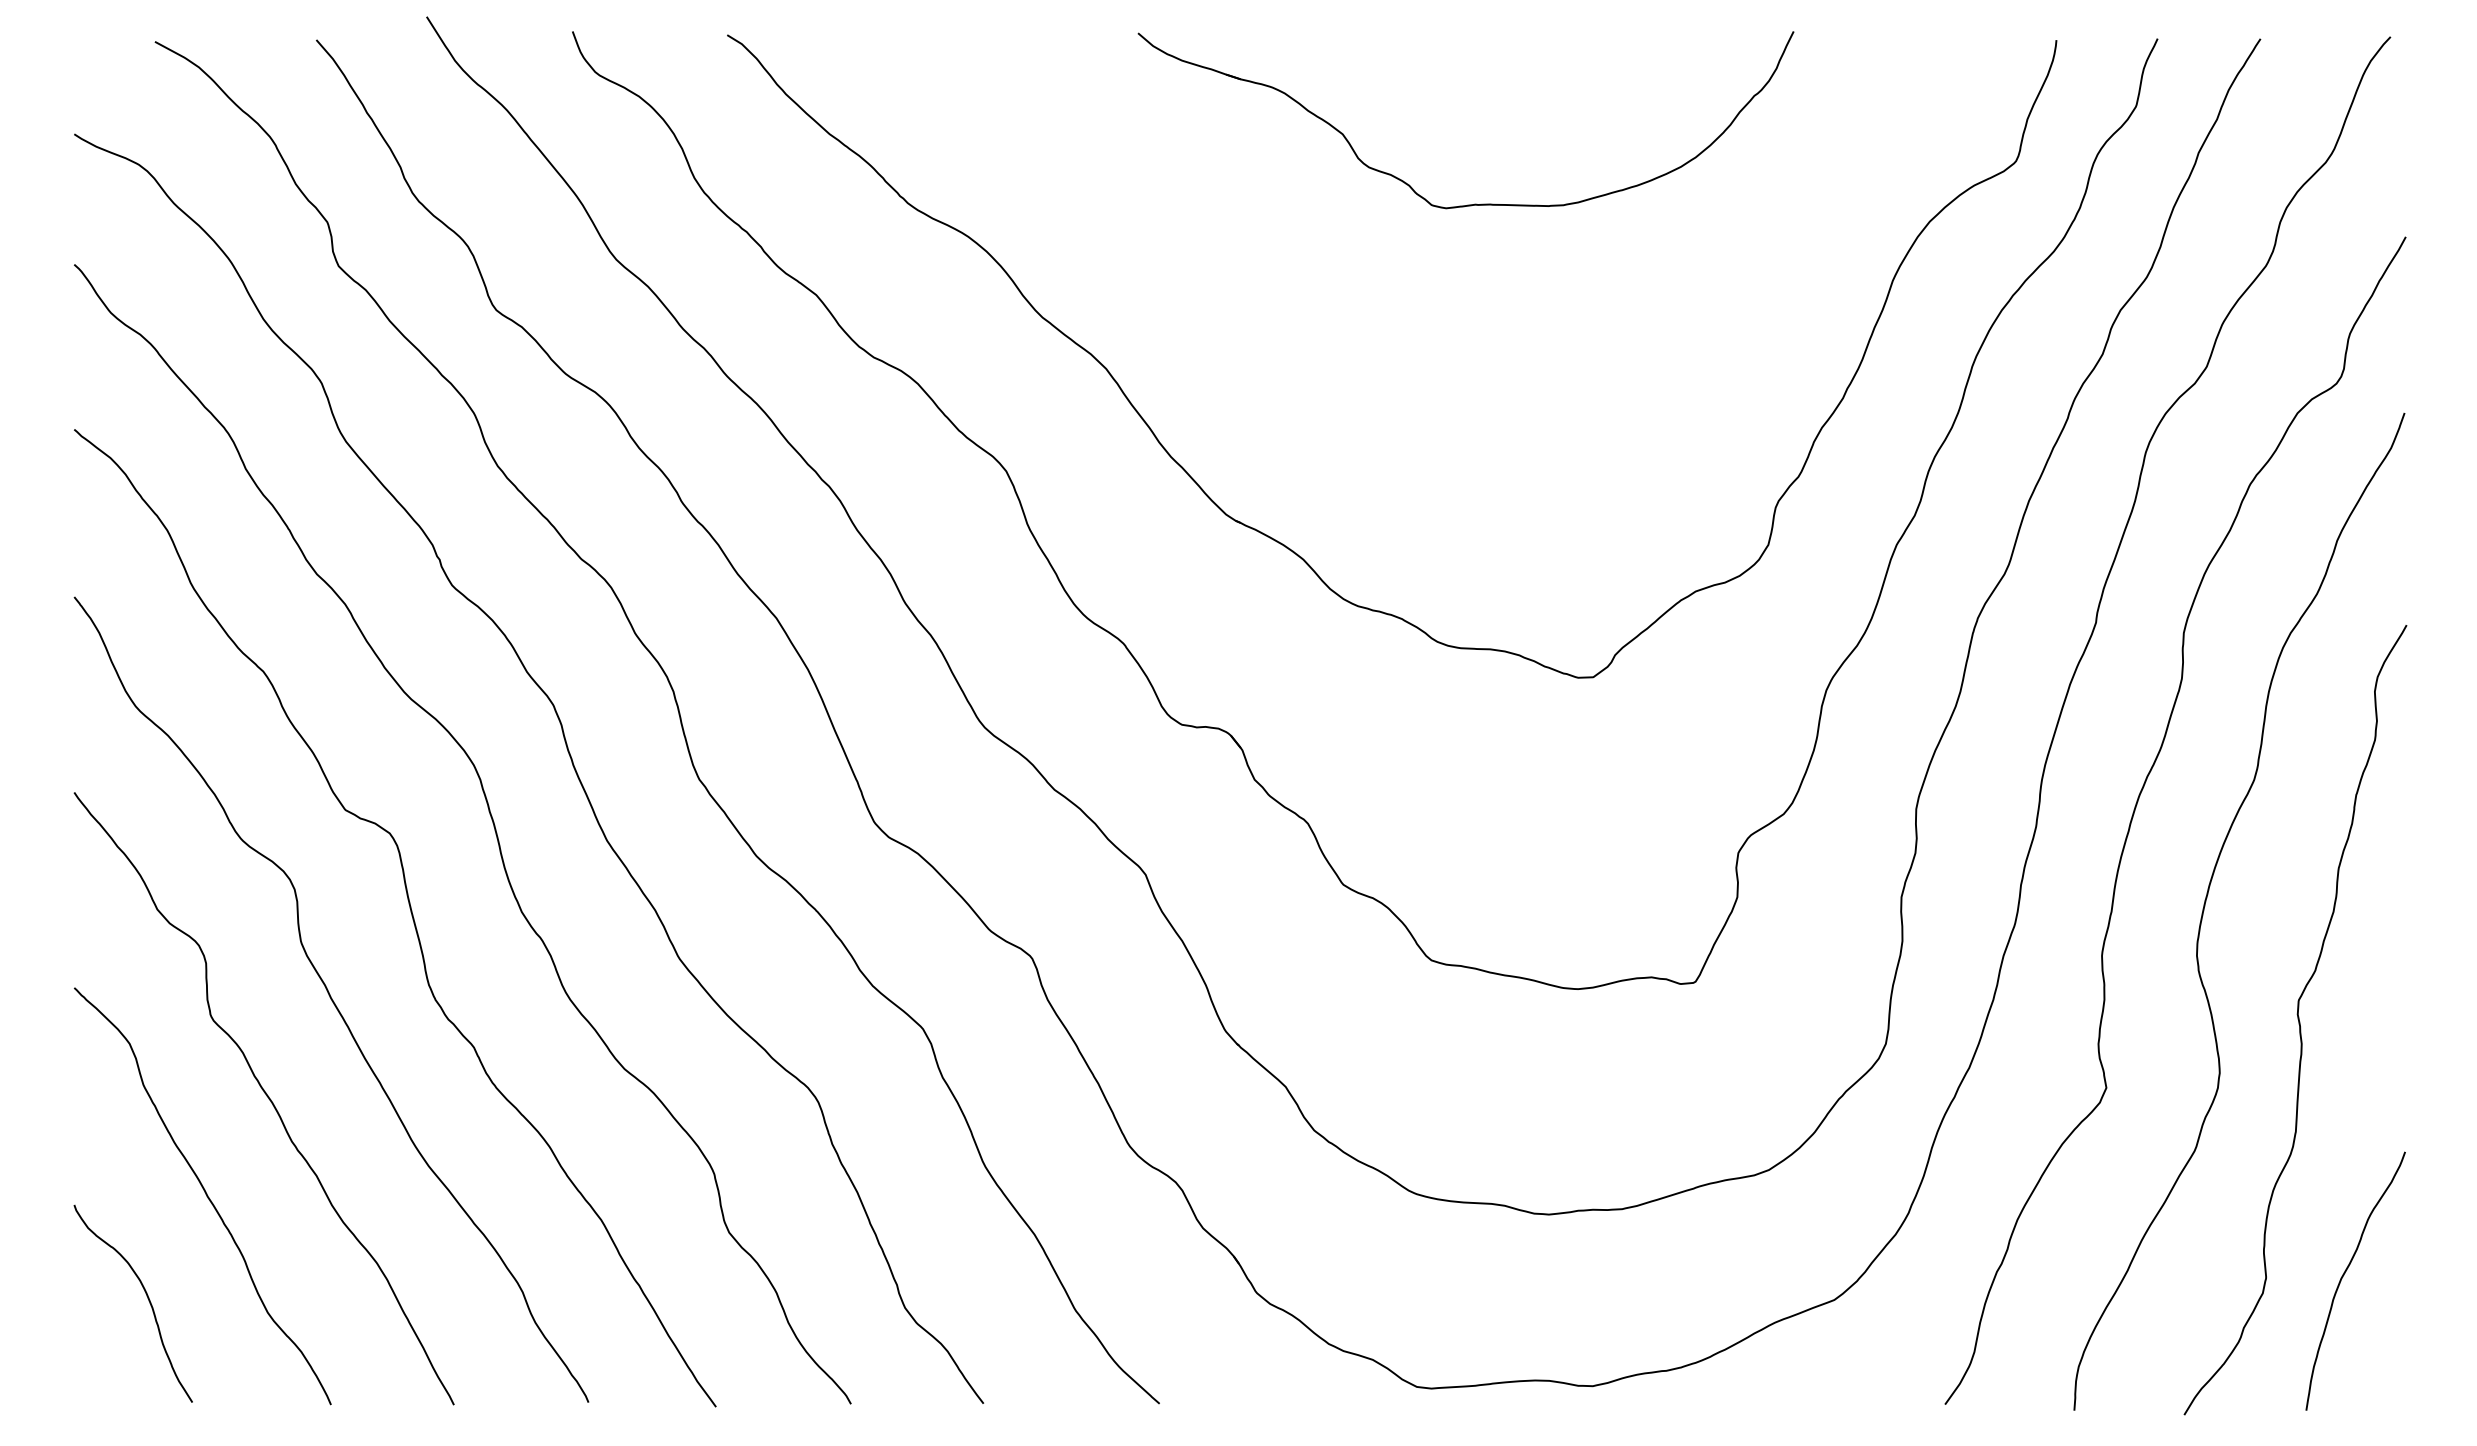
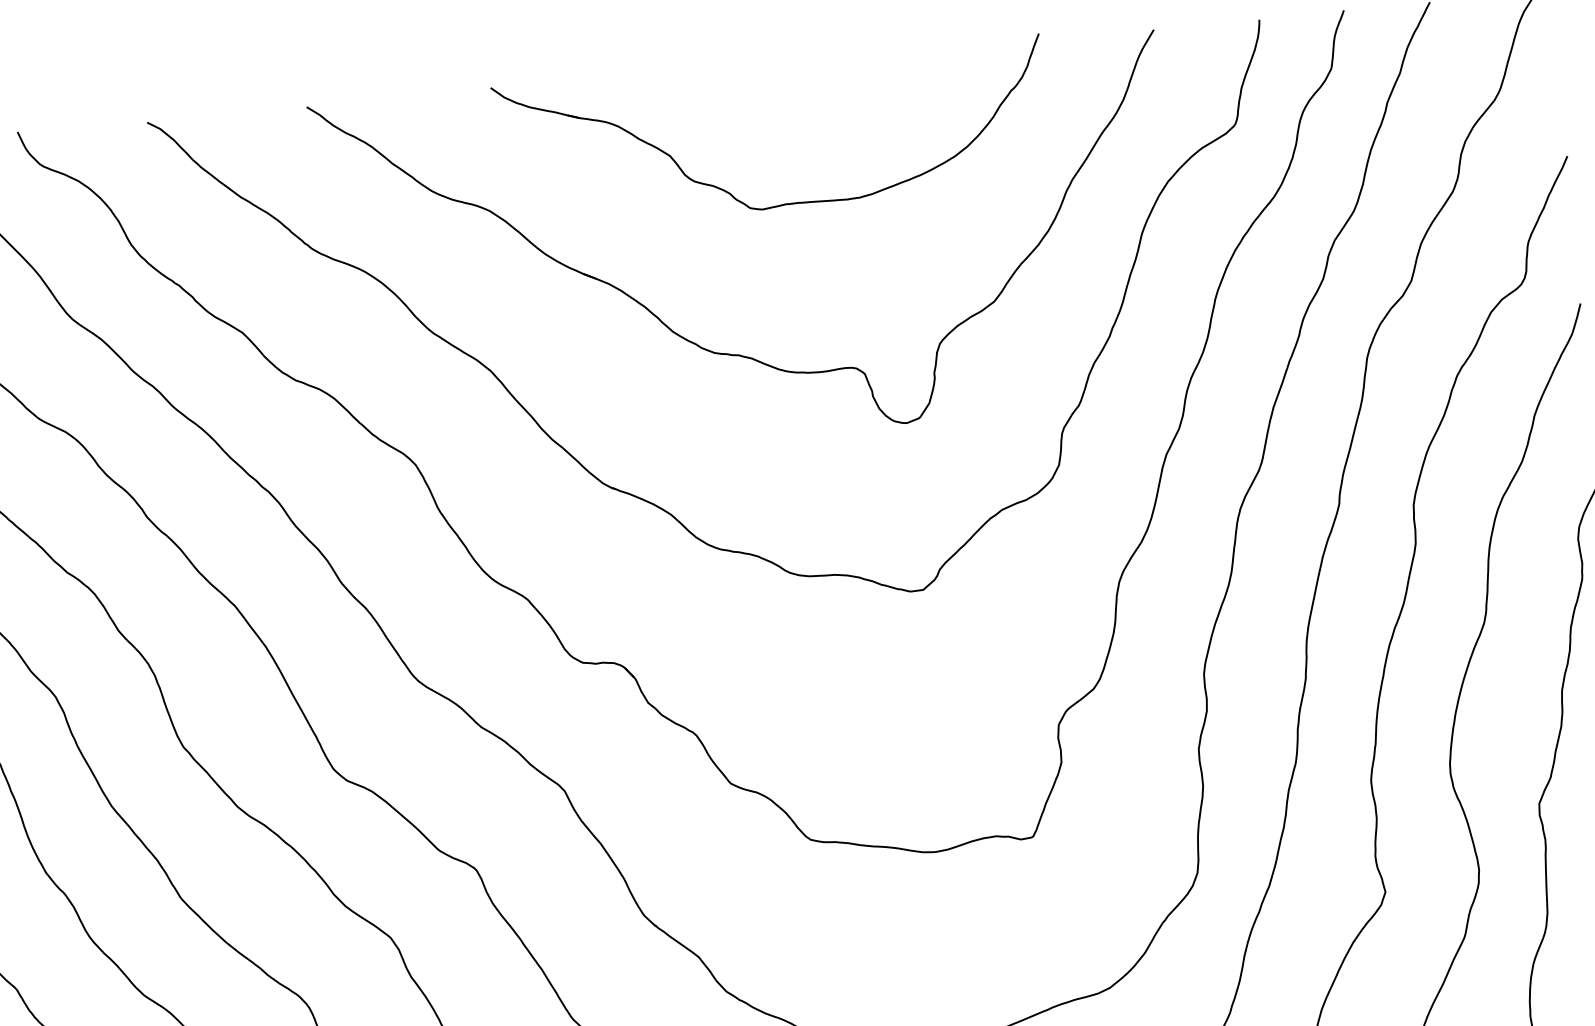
part: (1397, 376) -> (735, 354), added

